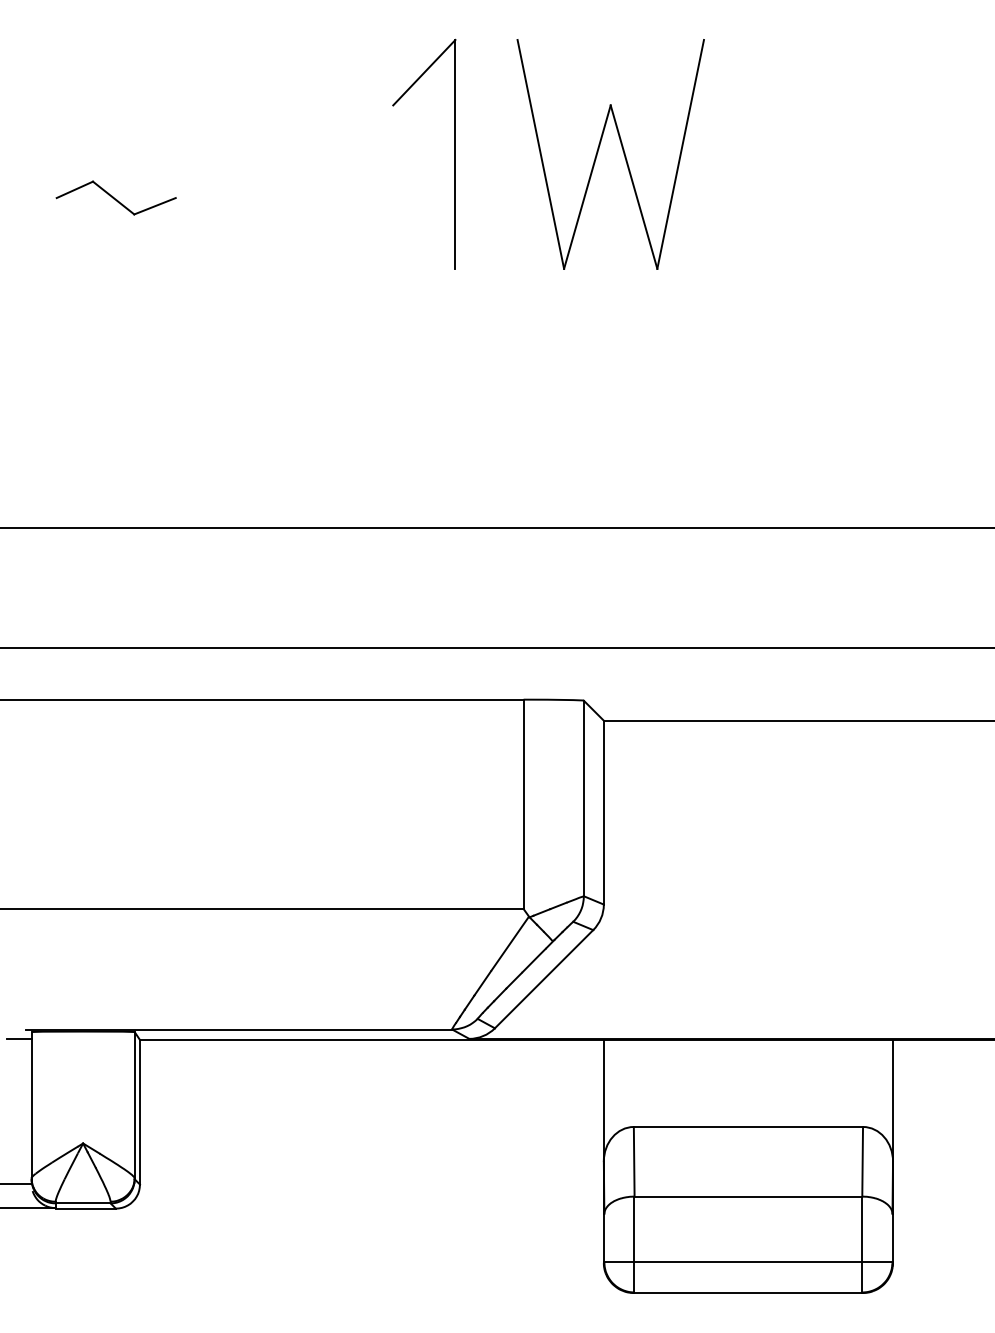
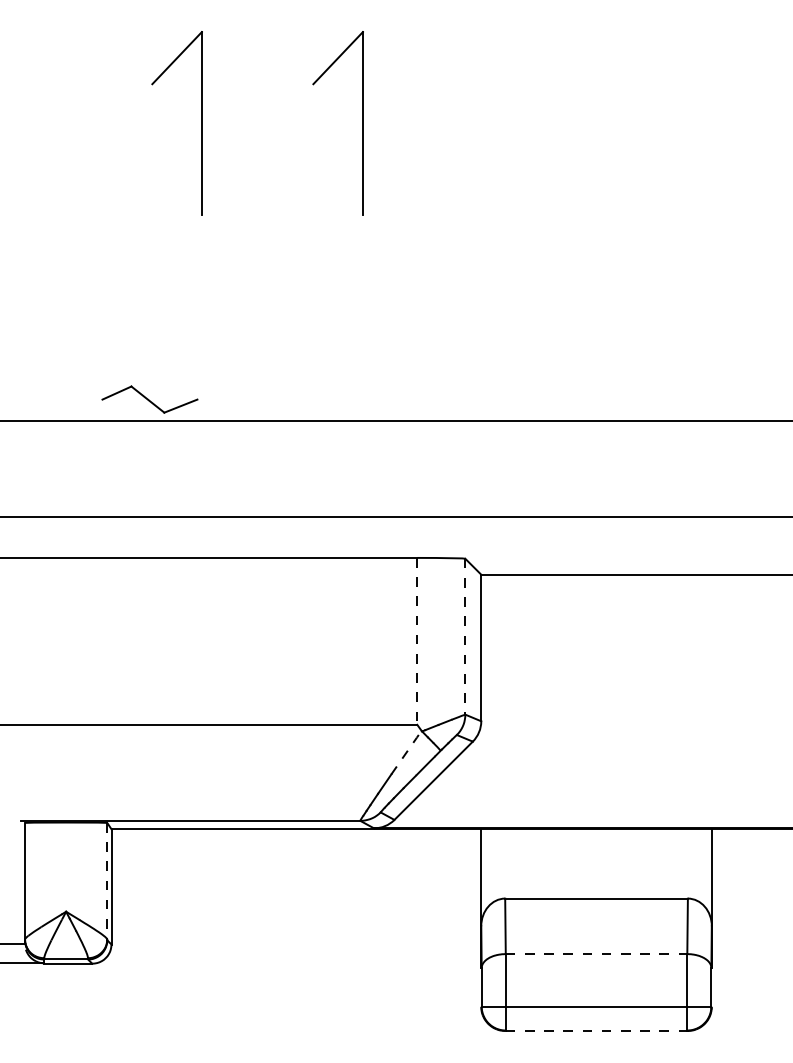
part: (599, 149) -> (477, 119), removed
part: (252, 153) -> (201, 122), added
part: (115, 197) -> (149, 399), moved
line: (583, 798) -> (465, 636), solid -> dashed
line: (523, 804) -> (417, 641), solid -> dashed
line: (510, 942) -> (406, 751), solid -> dashed
line: (19, 1038) -> (15, 828), removed
line: (134, 1105) -> (107, 881), solid -> dashed
line: (748, 1196) -> (596, 954), solid -> dashed
line: (748, 1292) -> (596, 1030), solid -> dashed

